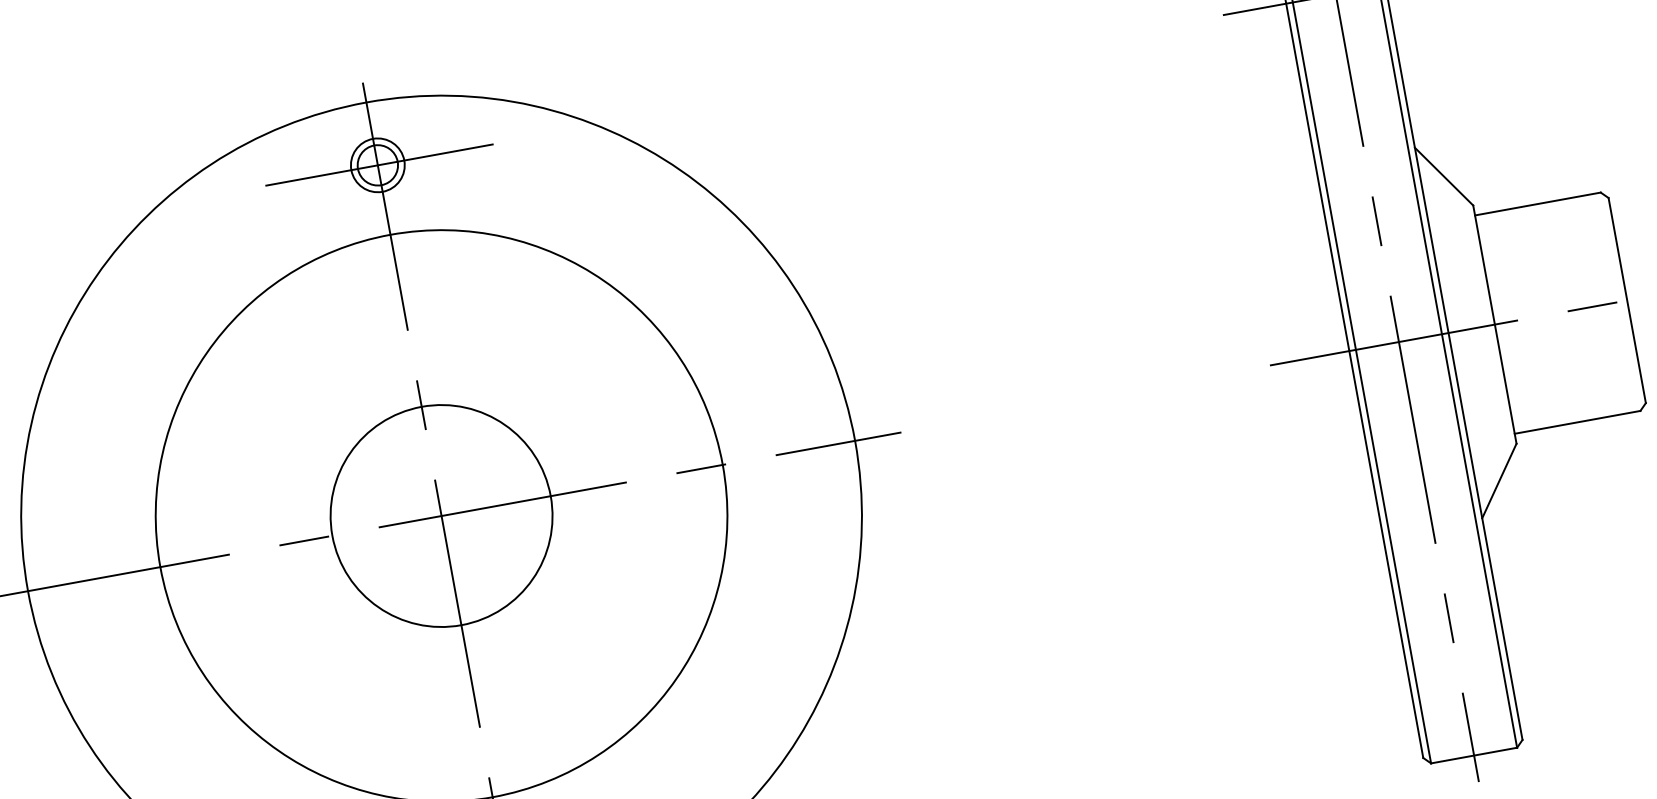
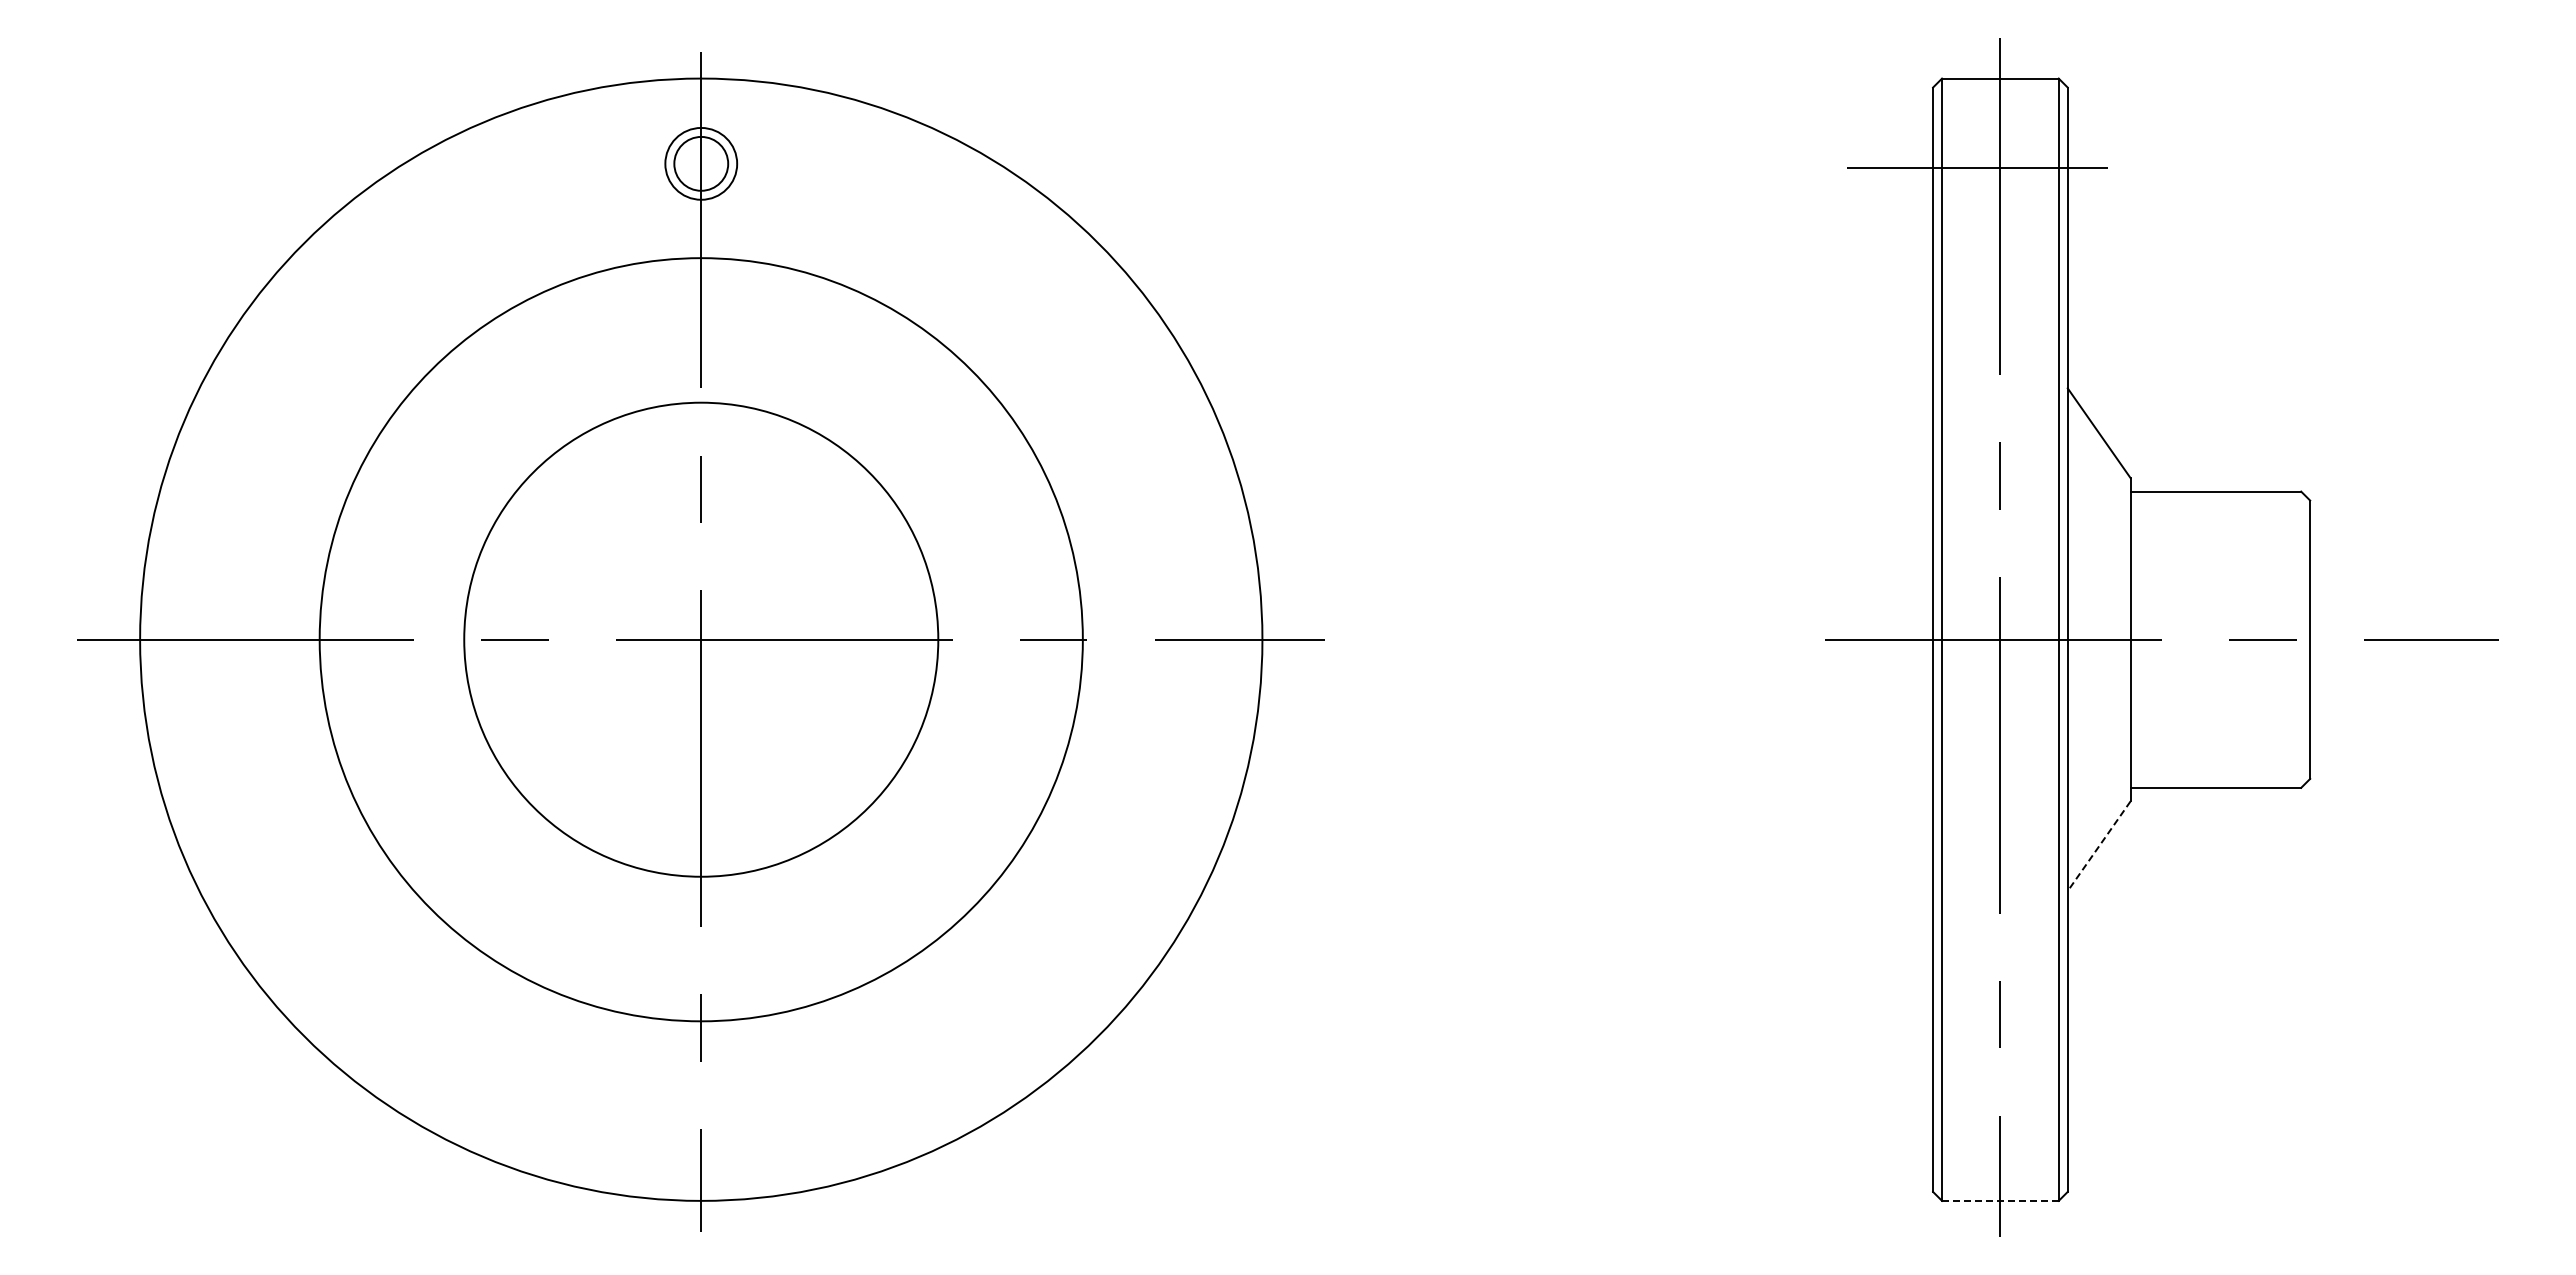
line: (379, 164) -> (703, 163), removed
line: (1499, 481) -> (2099, 846), solid -> dashed
circle: (441, 515) -> (701, 639), size x1.6
line: (1474, 755) -> (2000, 1200), solid -> dashed

